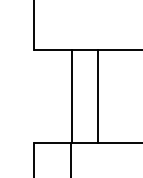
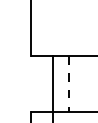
line: (99, 97) -> (69, 84), solid -> dashed

